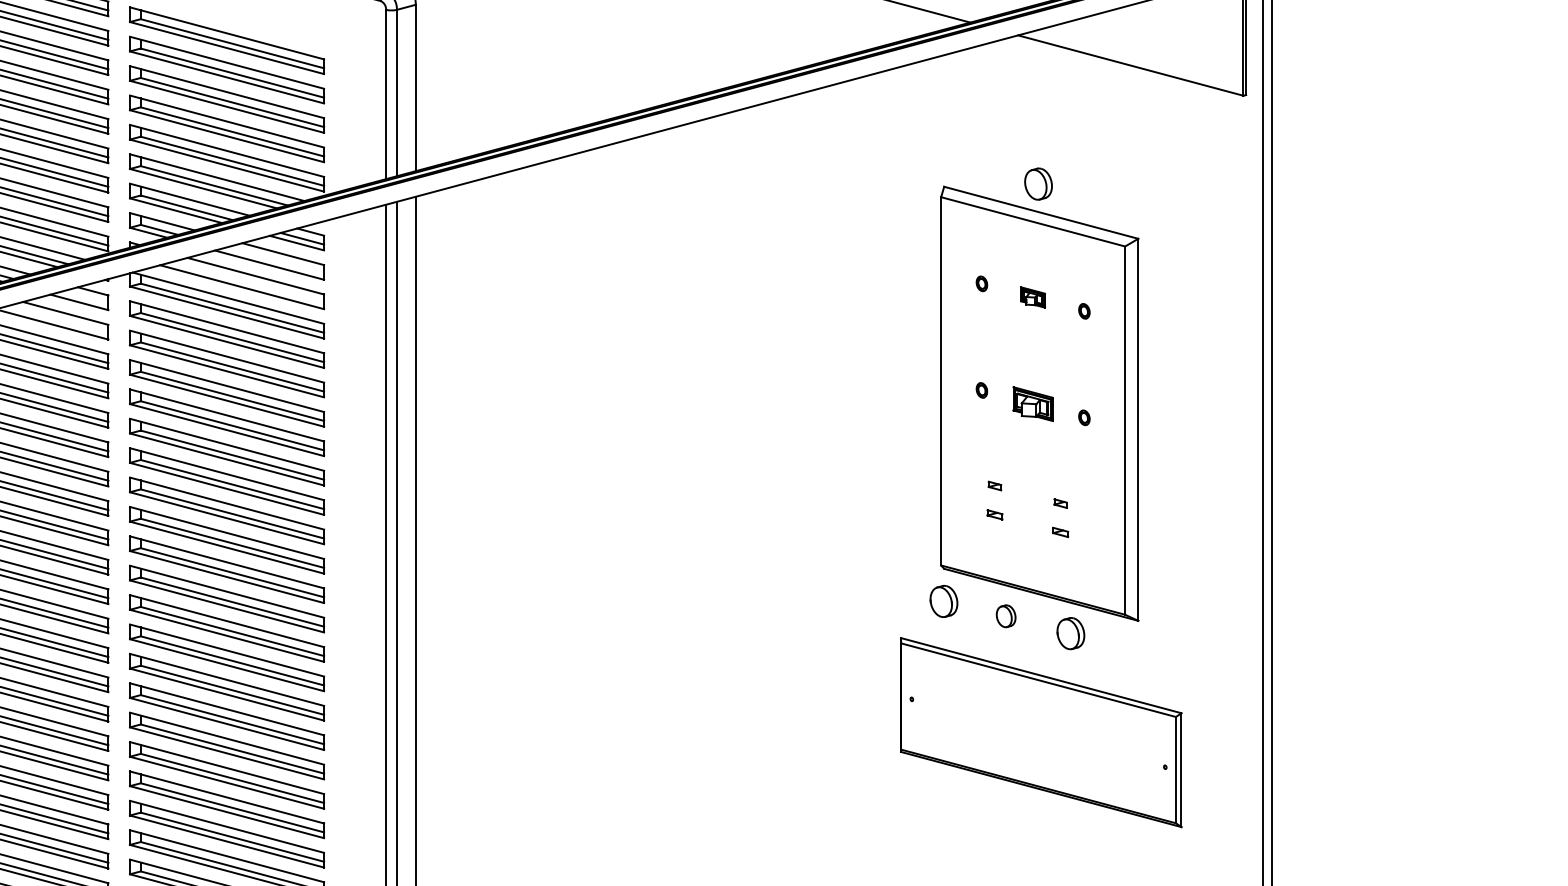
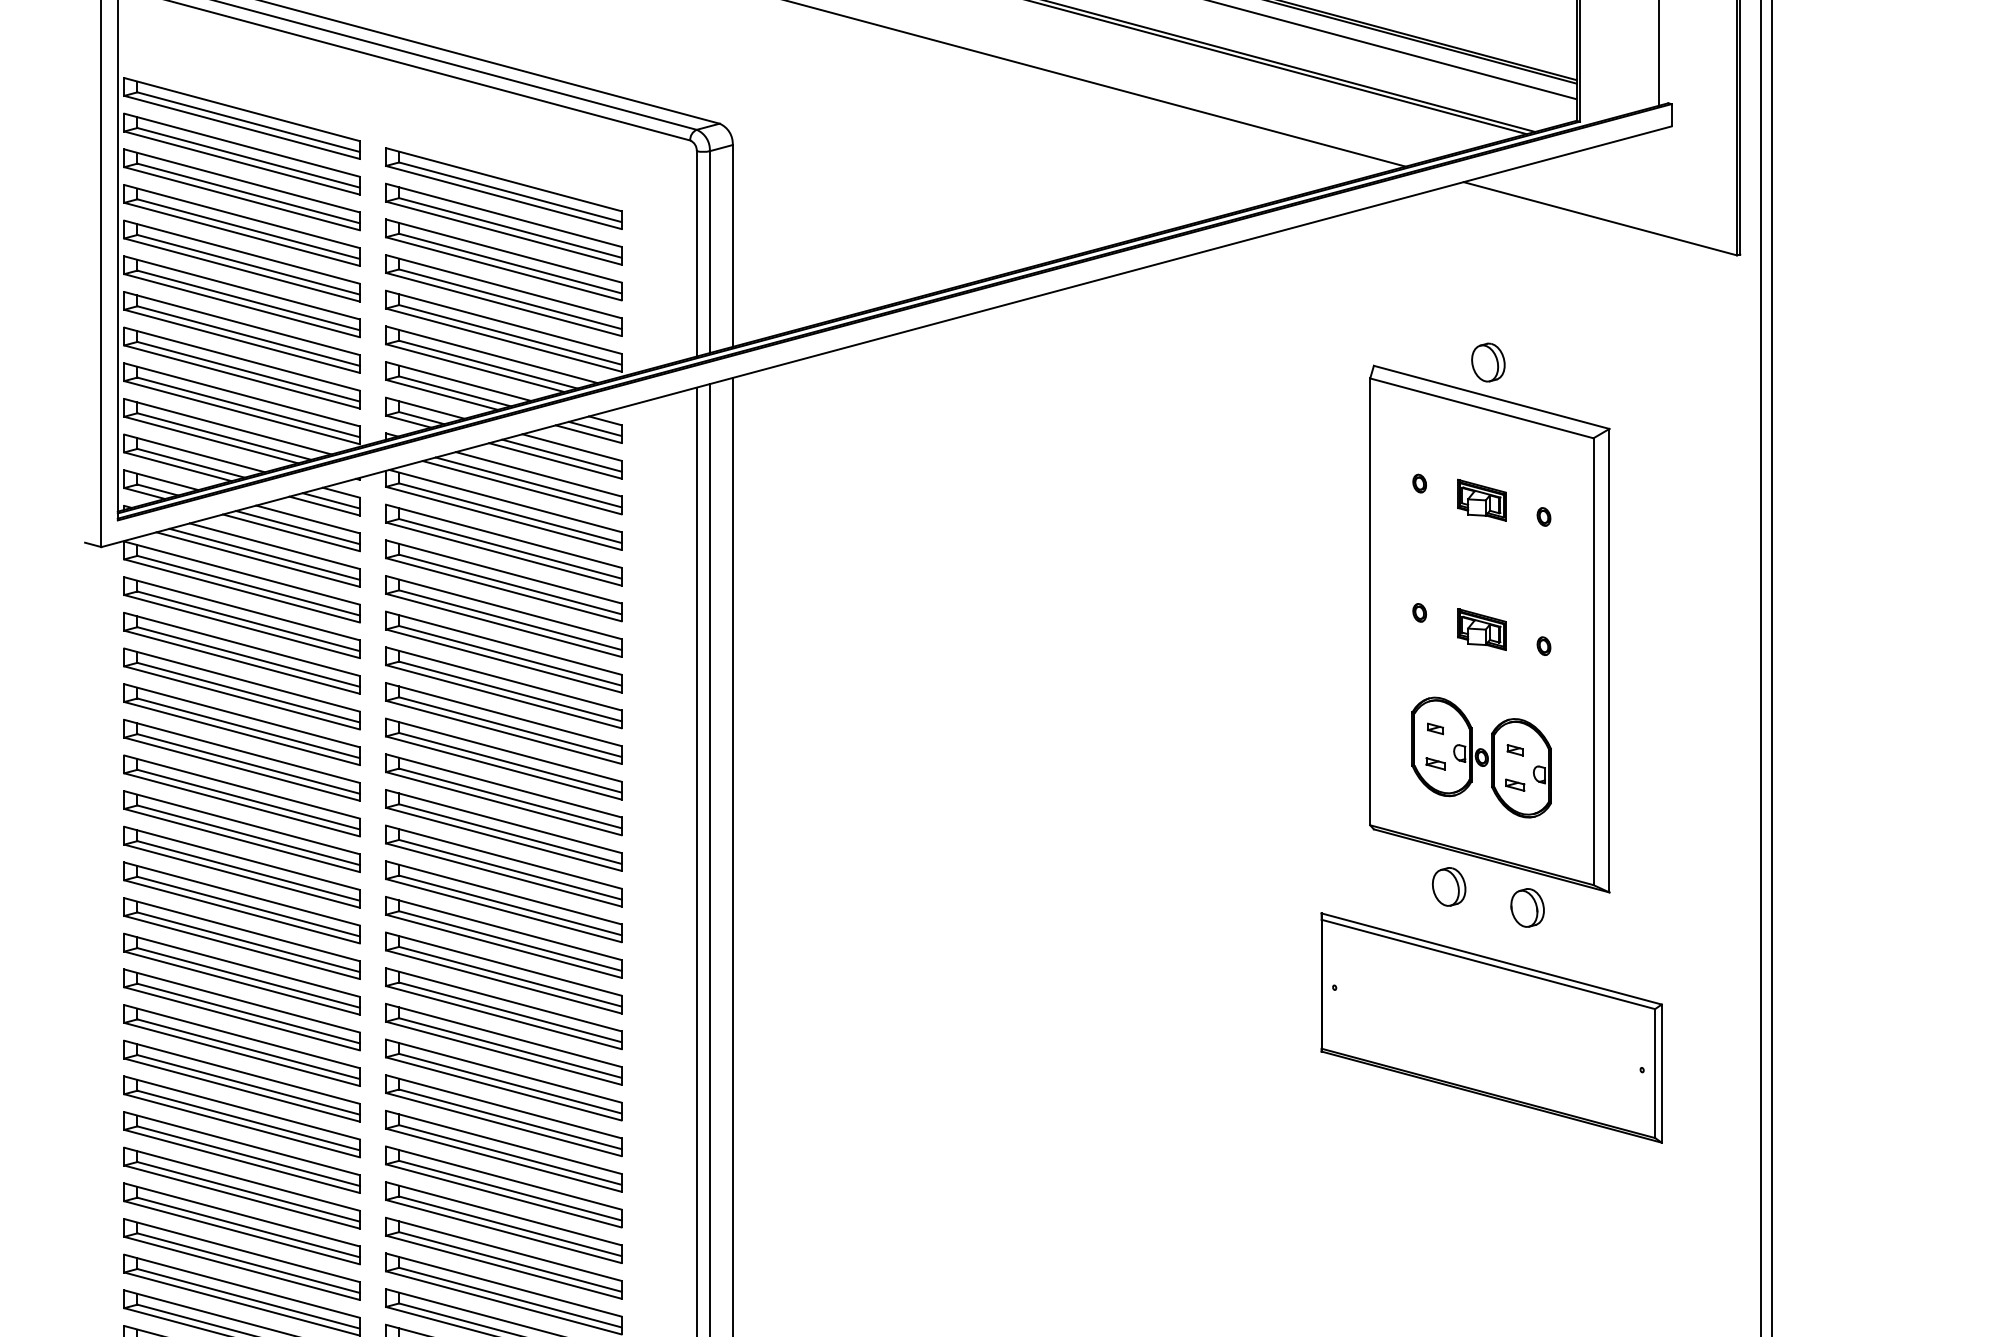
line: (274, 260) -> (561, 455), added
line: (247, 282) -> (528, 482), added
part: (1032, 296) -> (1481, 499), size x1.67
line: (84, 297) -> (330, 500), added
line: (57, 320) -> (297, 527), added
part: (1032, 509) -> (1481, 757), added
part: (943, 601) -> (1373, 868), removed
part: (1005, 615) -> (1448, 886), size x1.43

